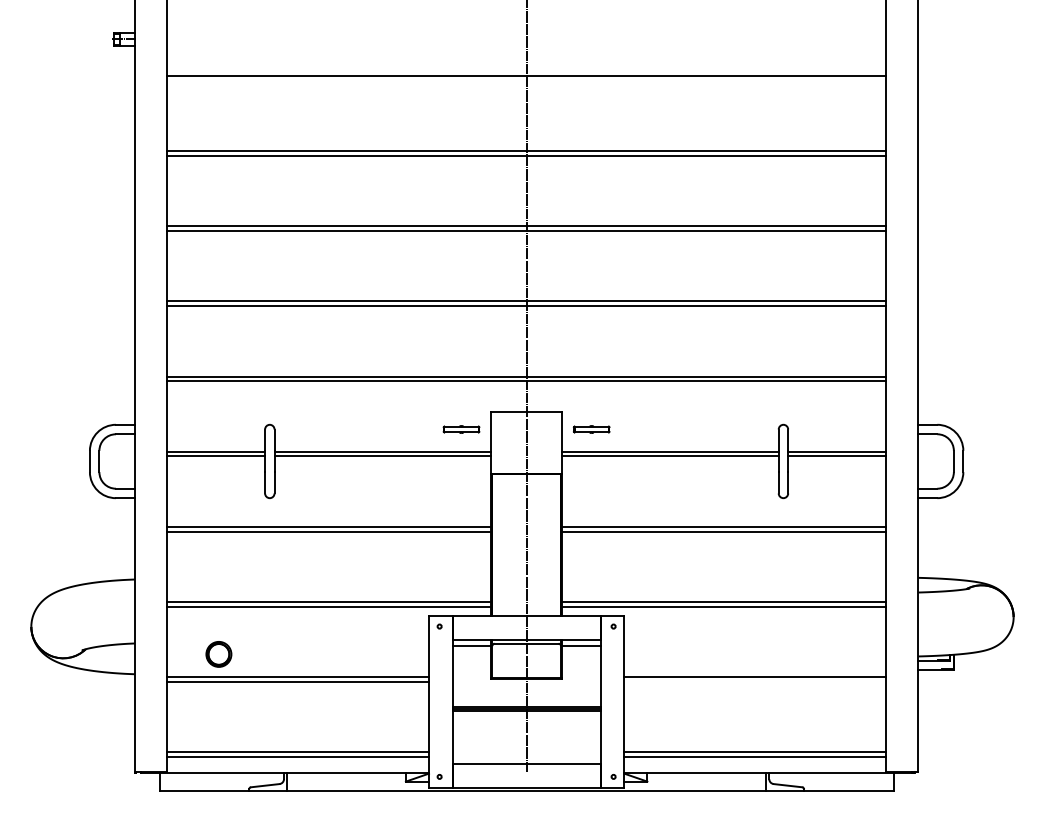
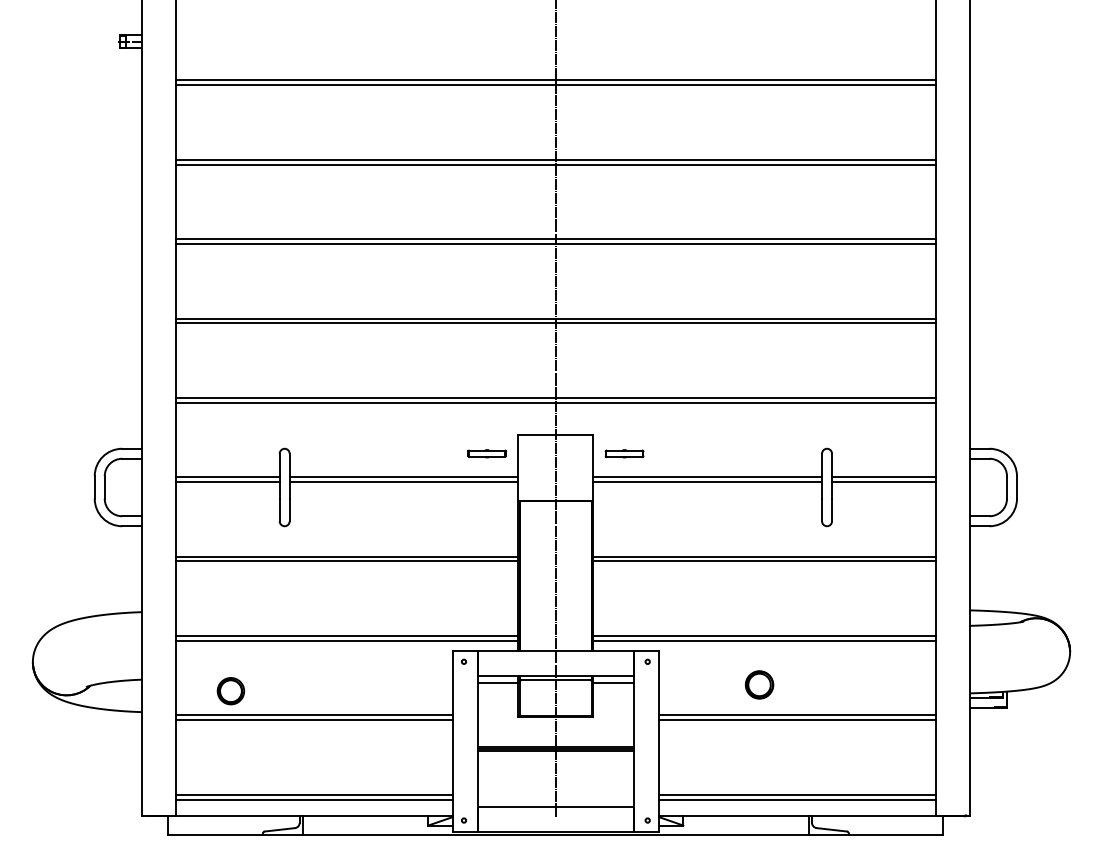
line: (526, 80) -> (555, 85), added
part: (719, 648) -> (759, 684), added
line: (755, 681) -> (797, 719), added

